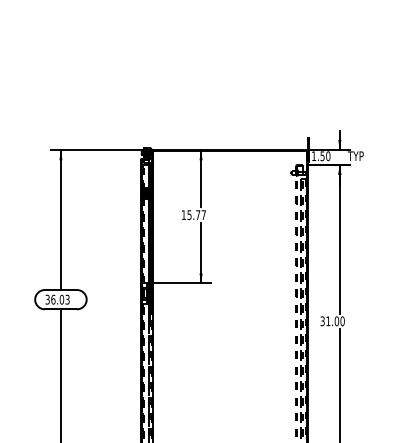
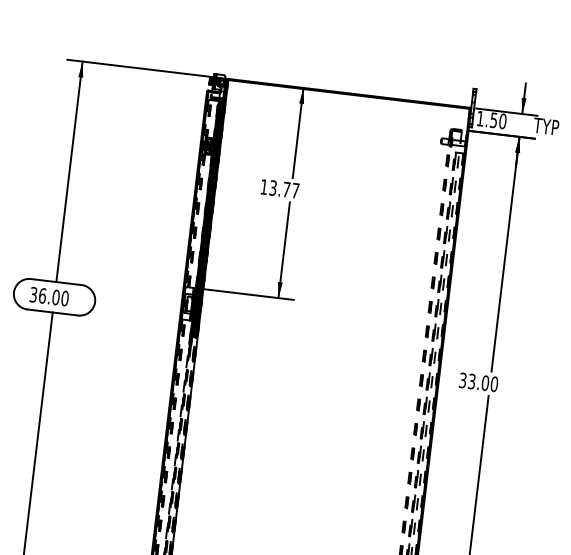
text: (189, 214) -> (273, 187), 15.77 -> 13.77
text: (67, 299) -> (64, 298), 36.03 -> 36.00
text: (328, 321) -> (472, 381), 31.00 -> 33.00

